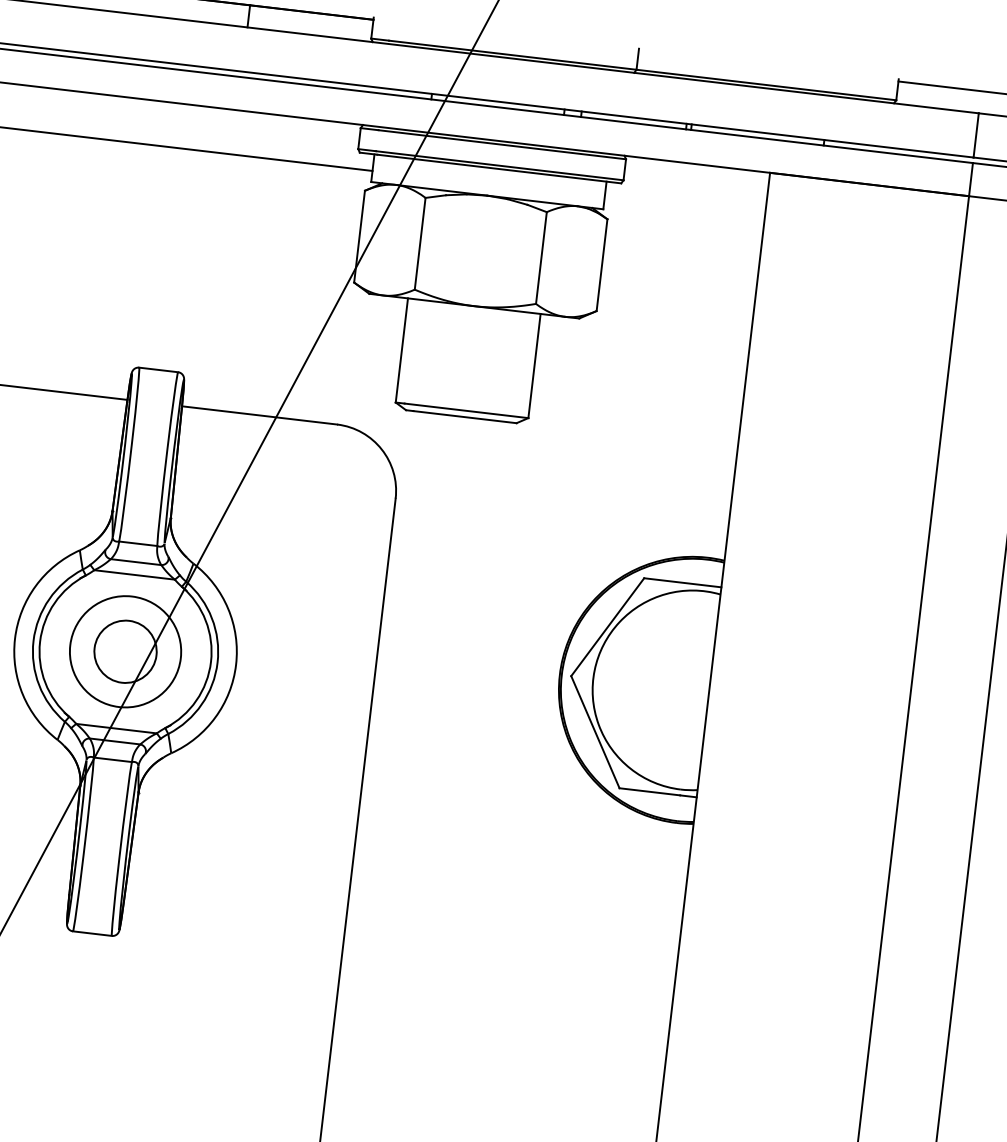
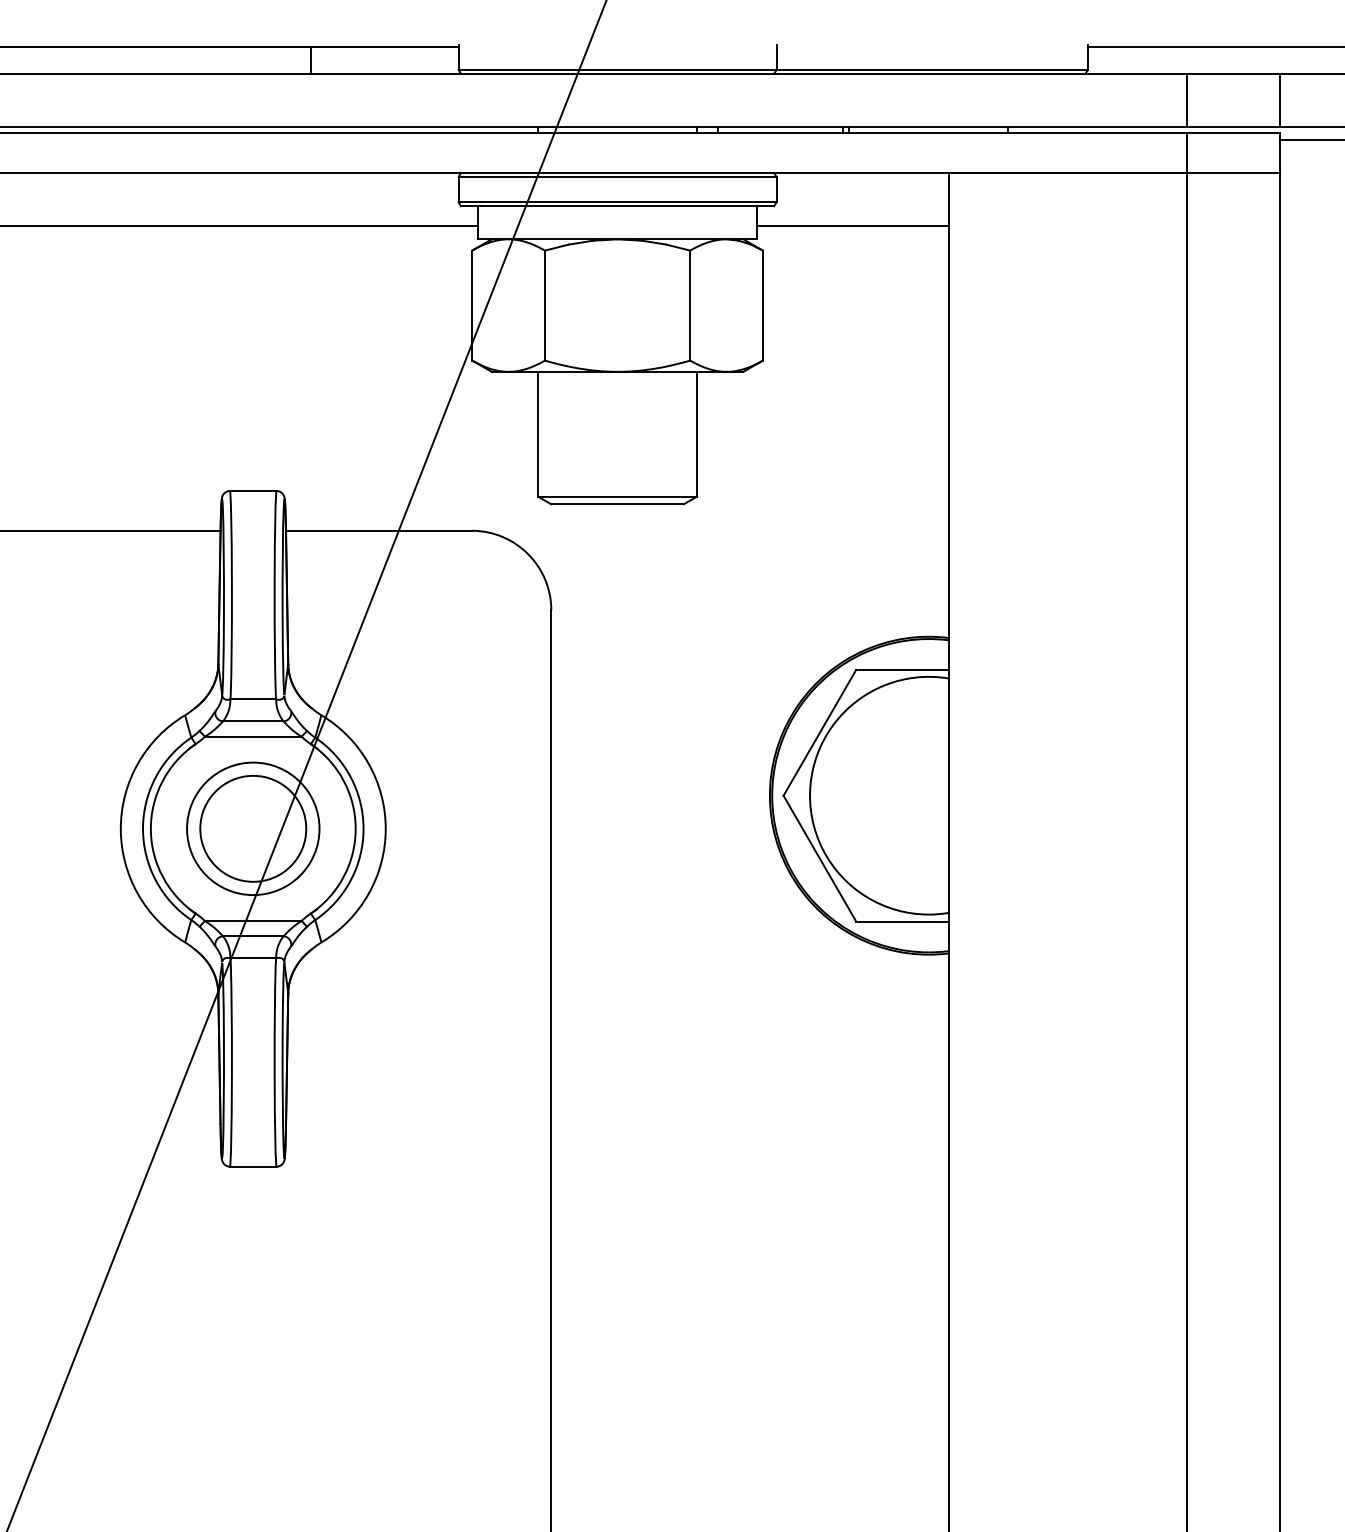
line: (684, 207) -> (852, 226), added
circle: (125, 651) -> (253, 828), size x1.43

